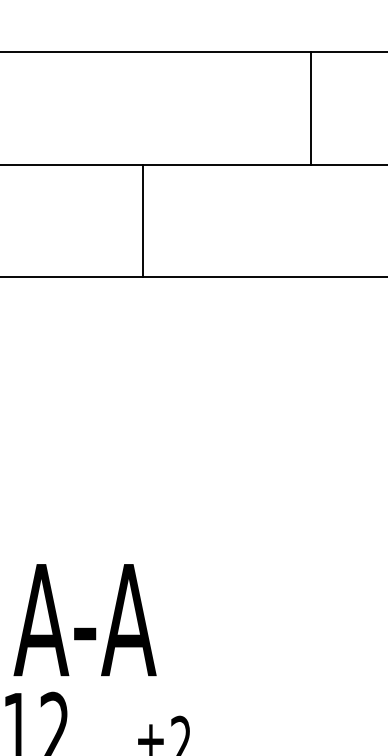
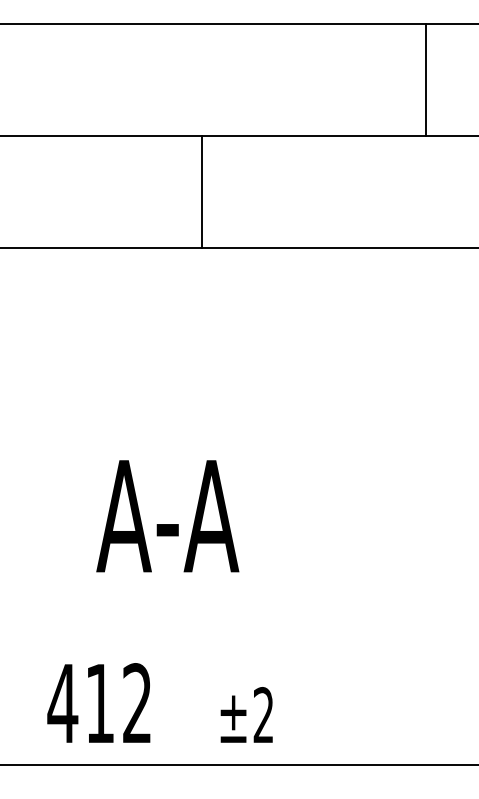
line: (310, 108) -> (426, 79), moved
line: (143, 220) -> (202, 191), moved
text: (84, 620) -> (167, 516), moved

